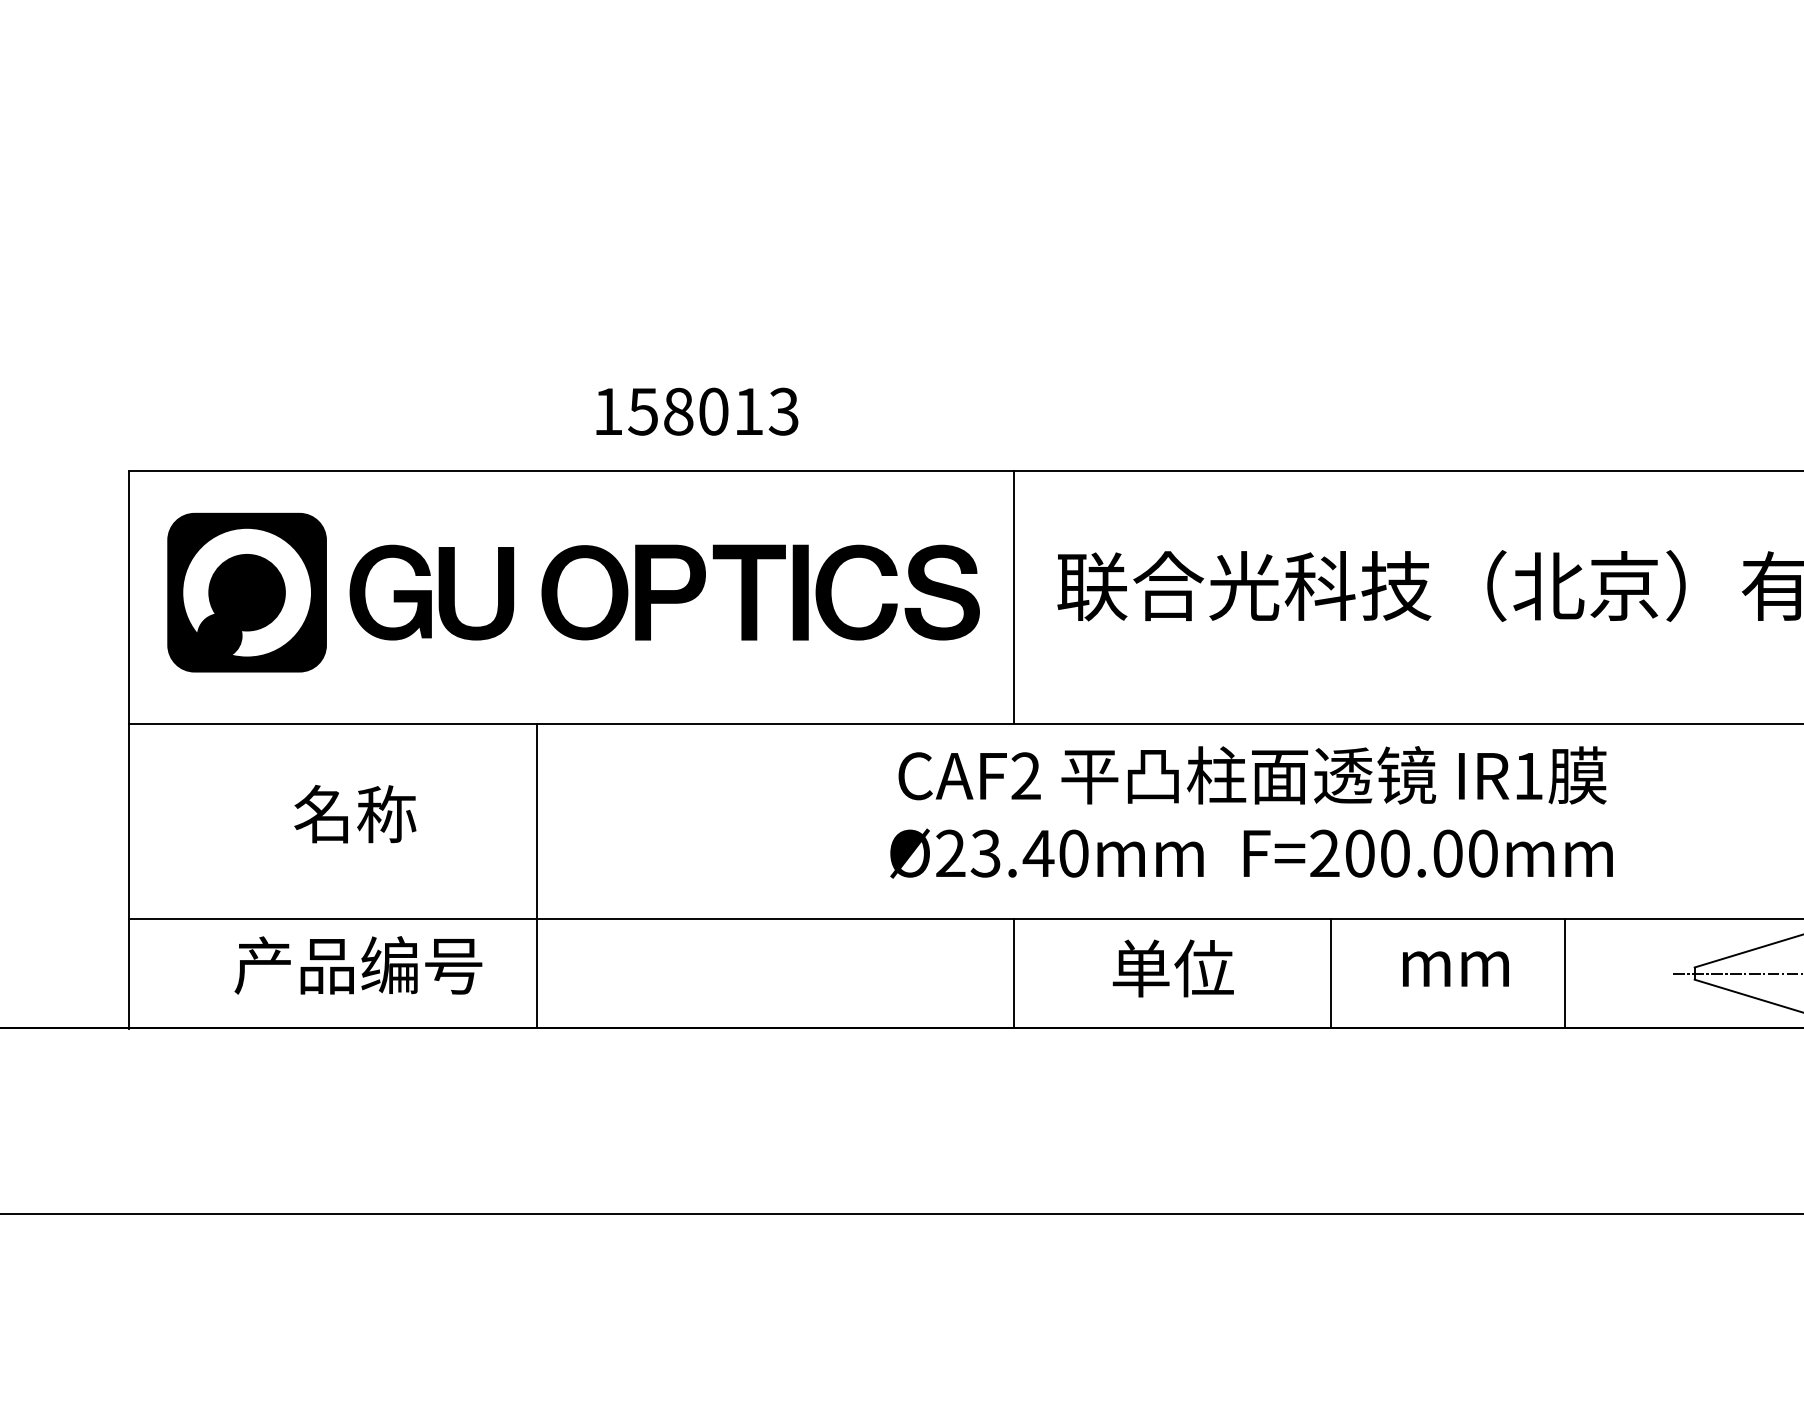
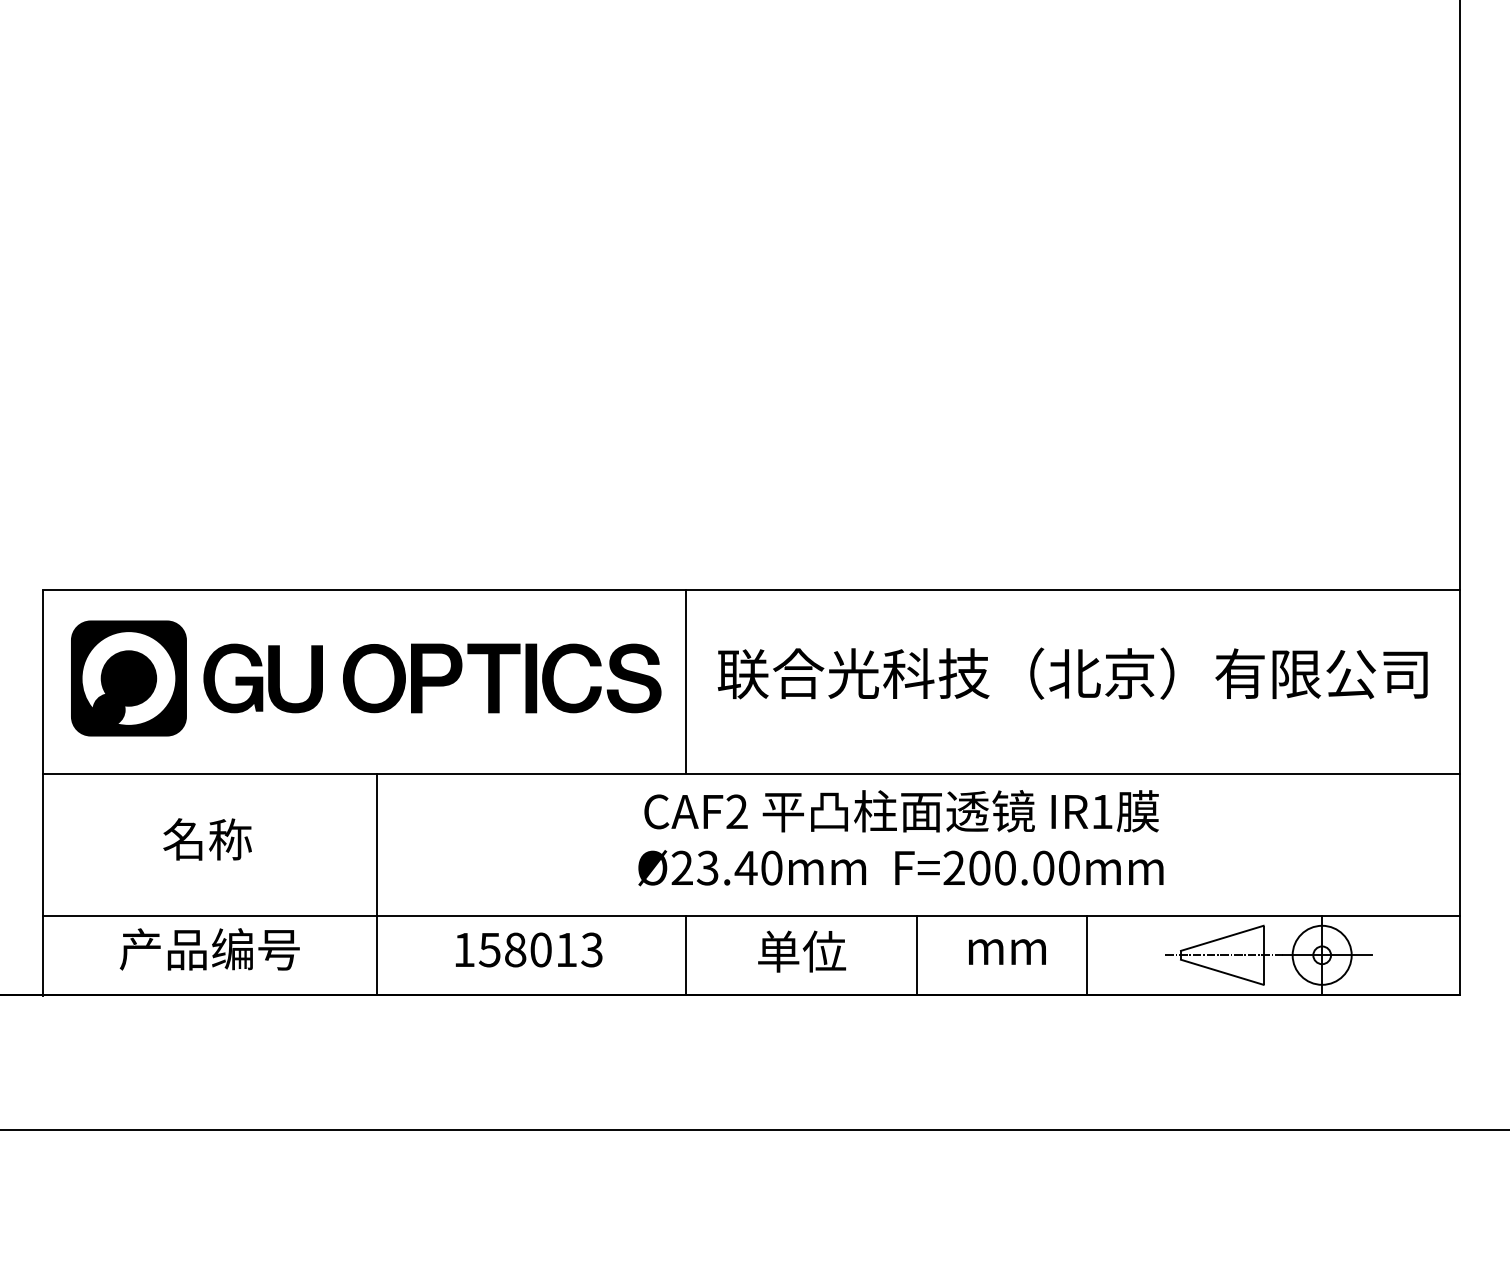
text: (696, 411) -> (528, 949), moved
text: (1250, 812) -> (900, 838), moved
line: (536, 876) -> (377, 884), moved

